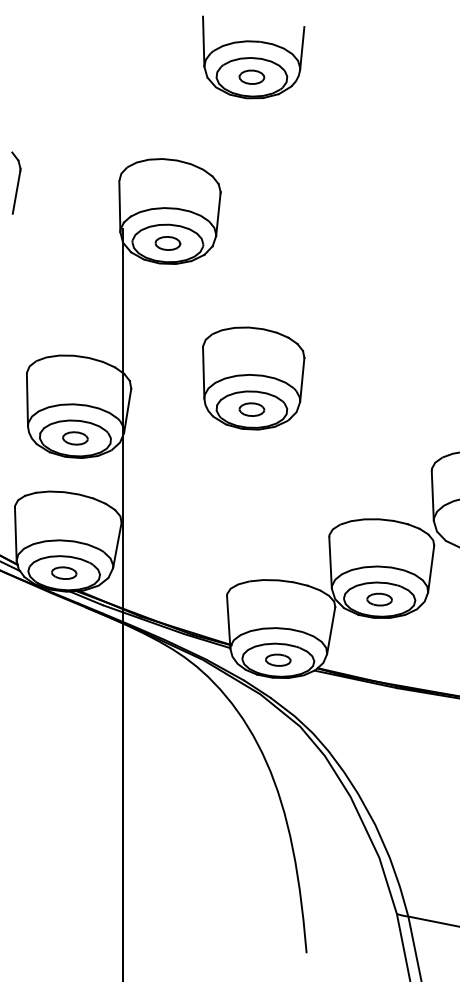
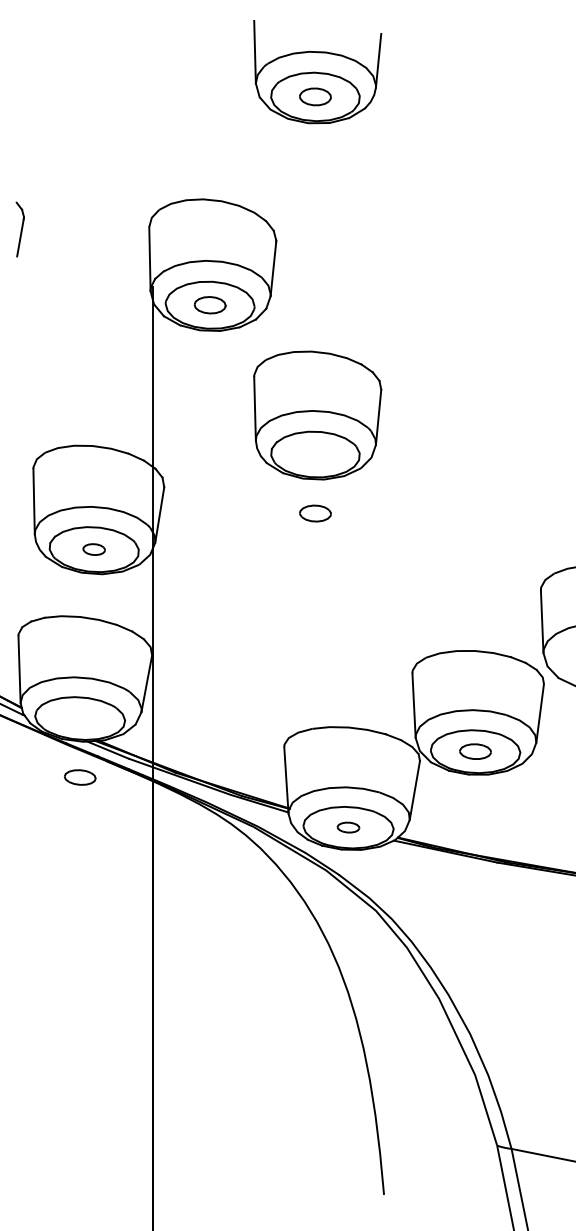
part: (16, 183) -> (20, 229), size x0.7
part: (253, 378) -> (317, 415), moved
part: (74, 438) -> (93, 549), size x0.7
part: (64, 573) -> (80, 777), moved
part: (278, 660) -> (348, 827), size x0.7

